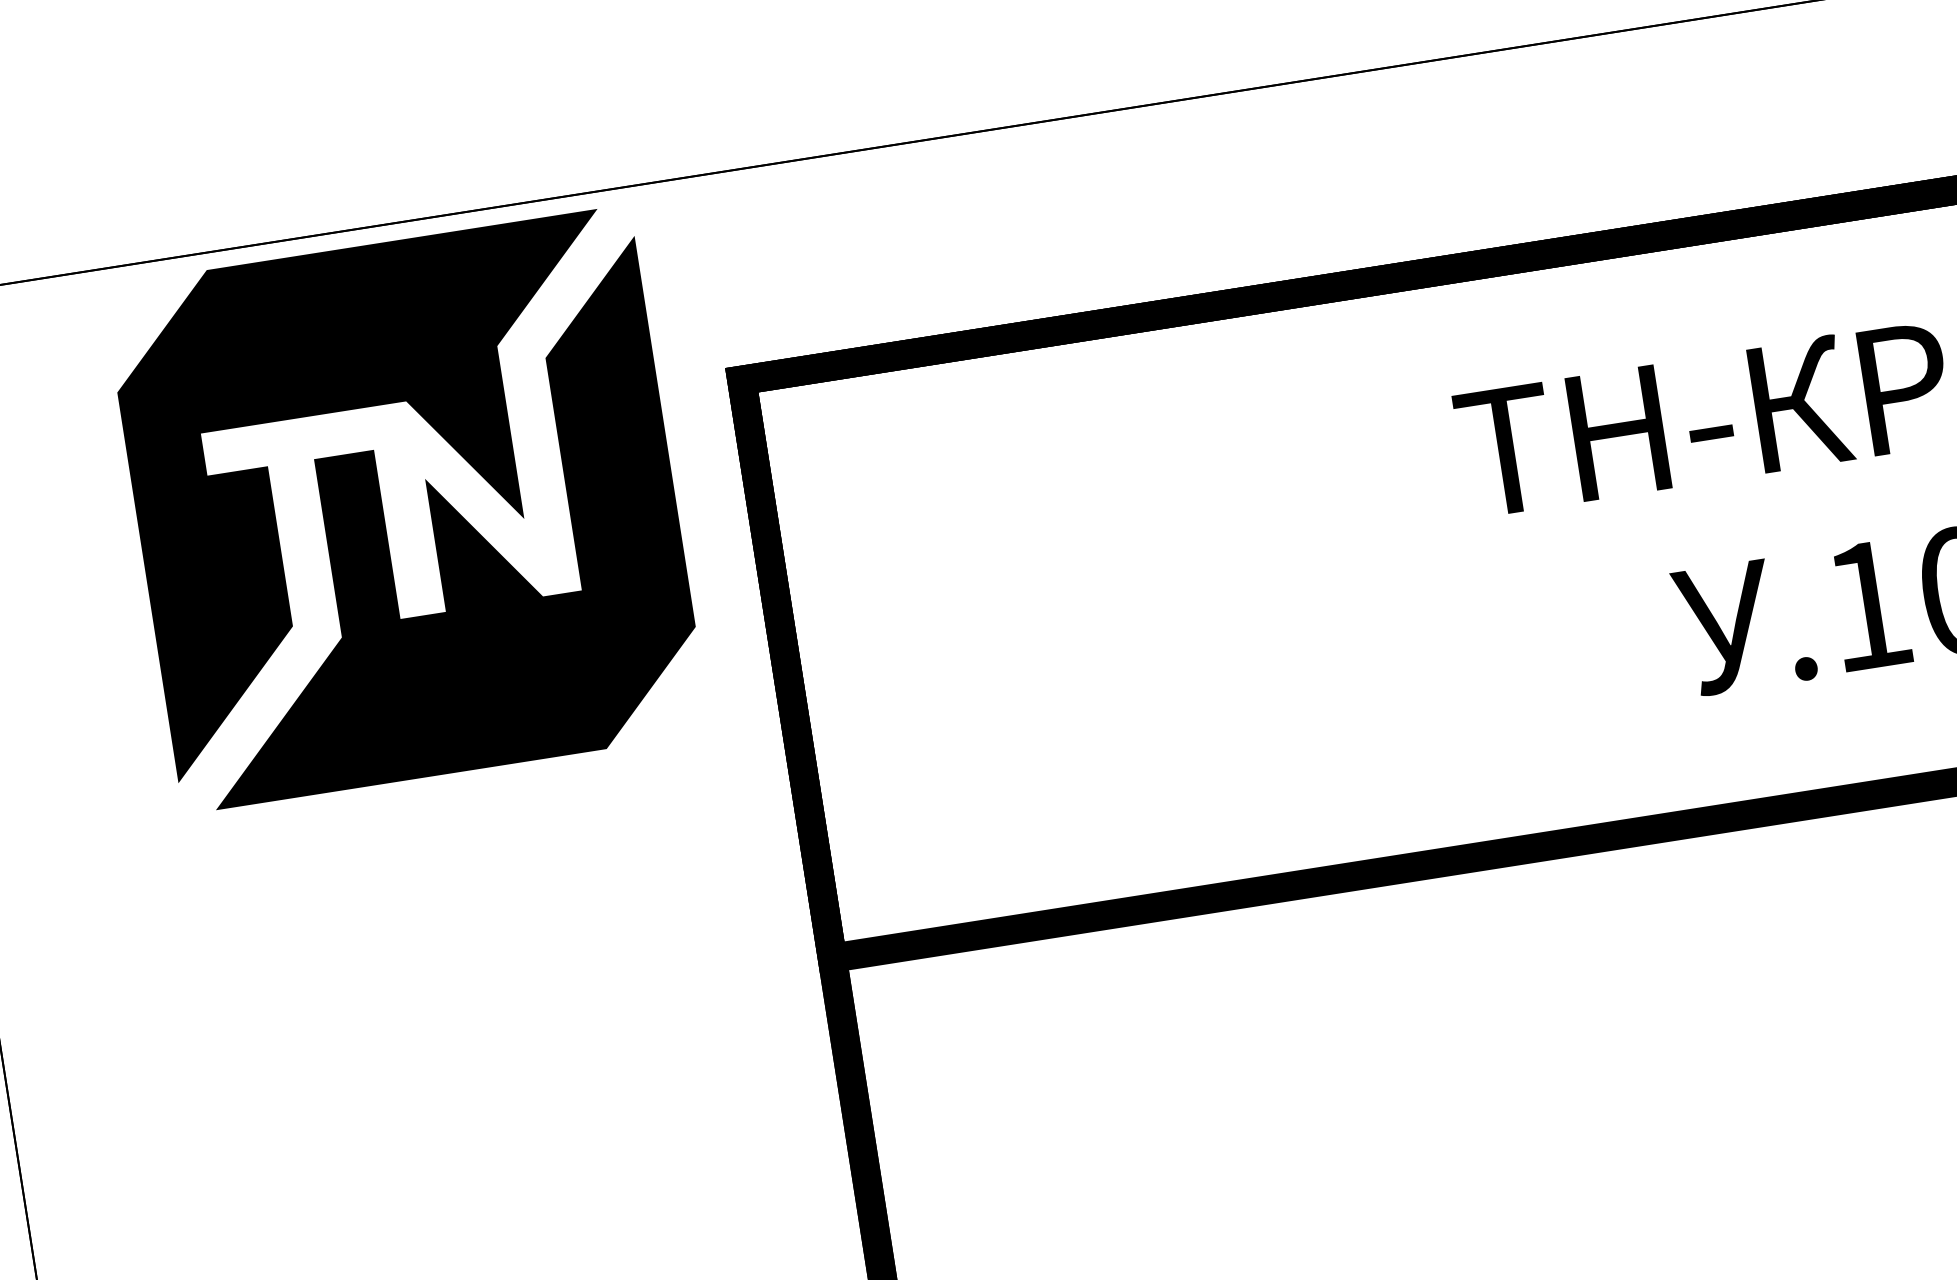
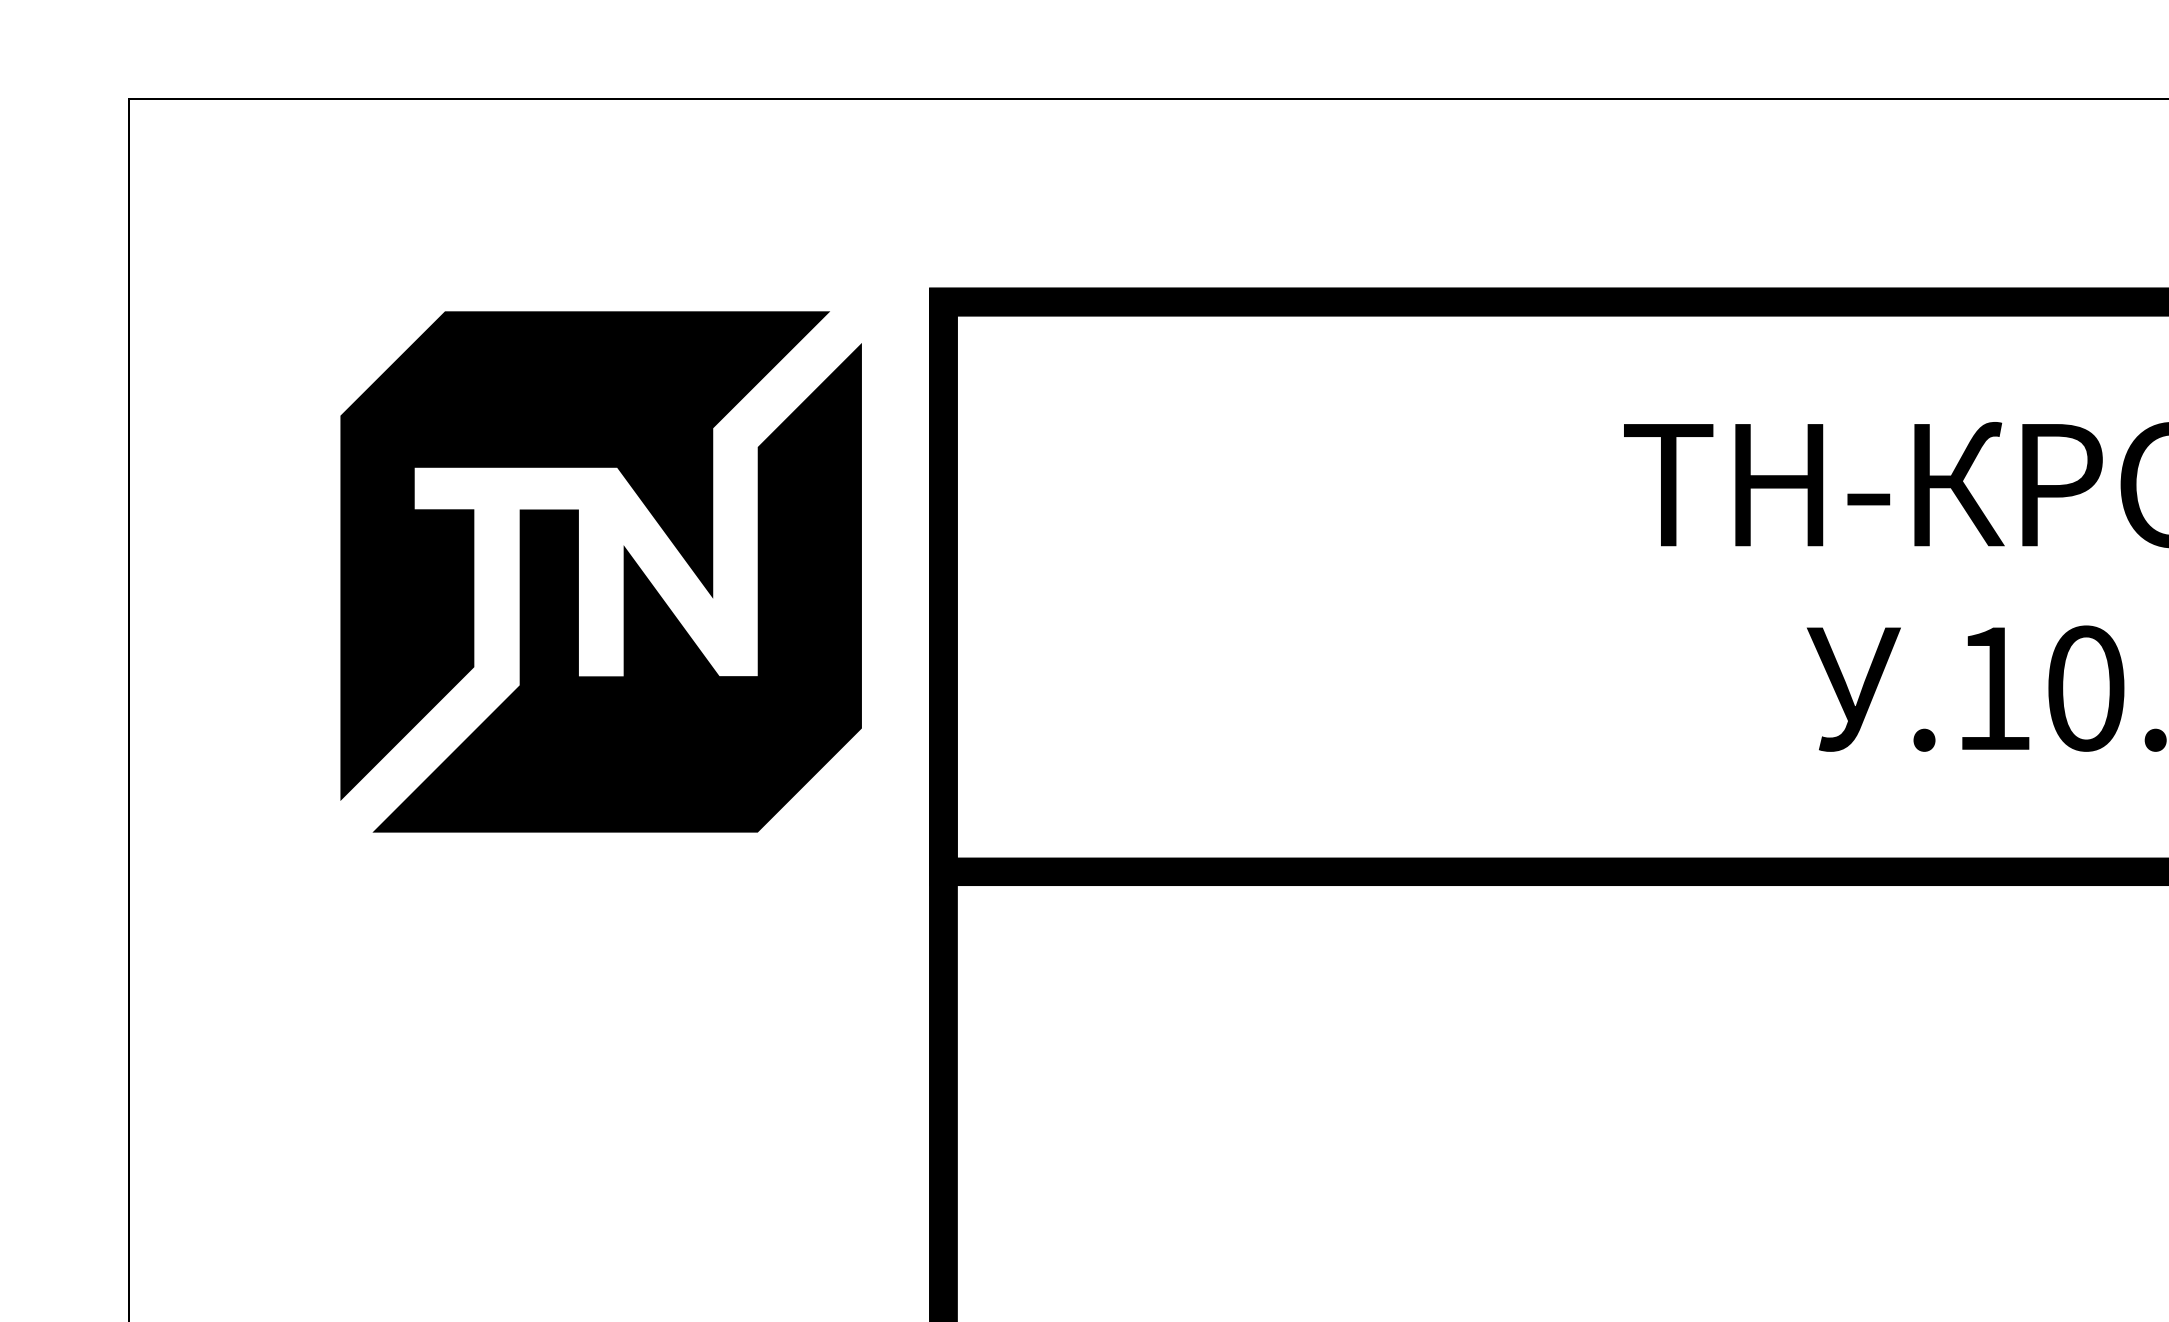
part: (383, 512) -> (578, 571), moved

